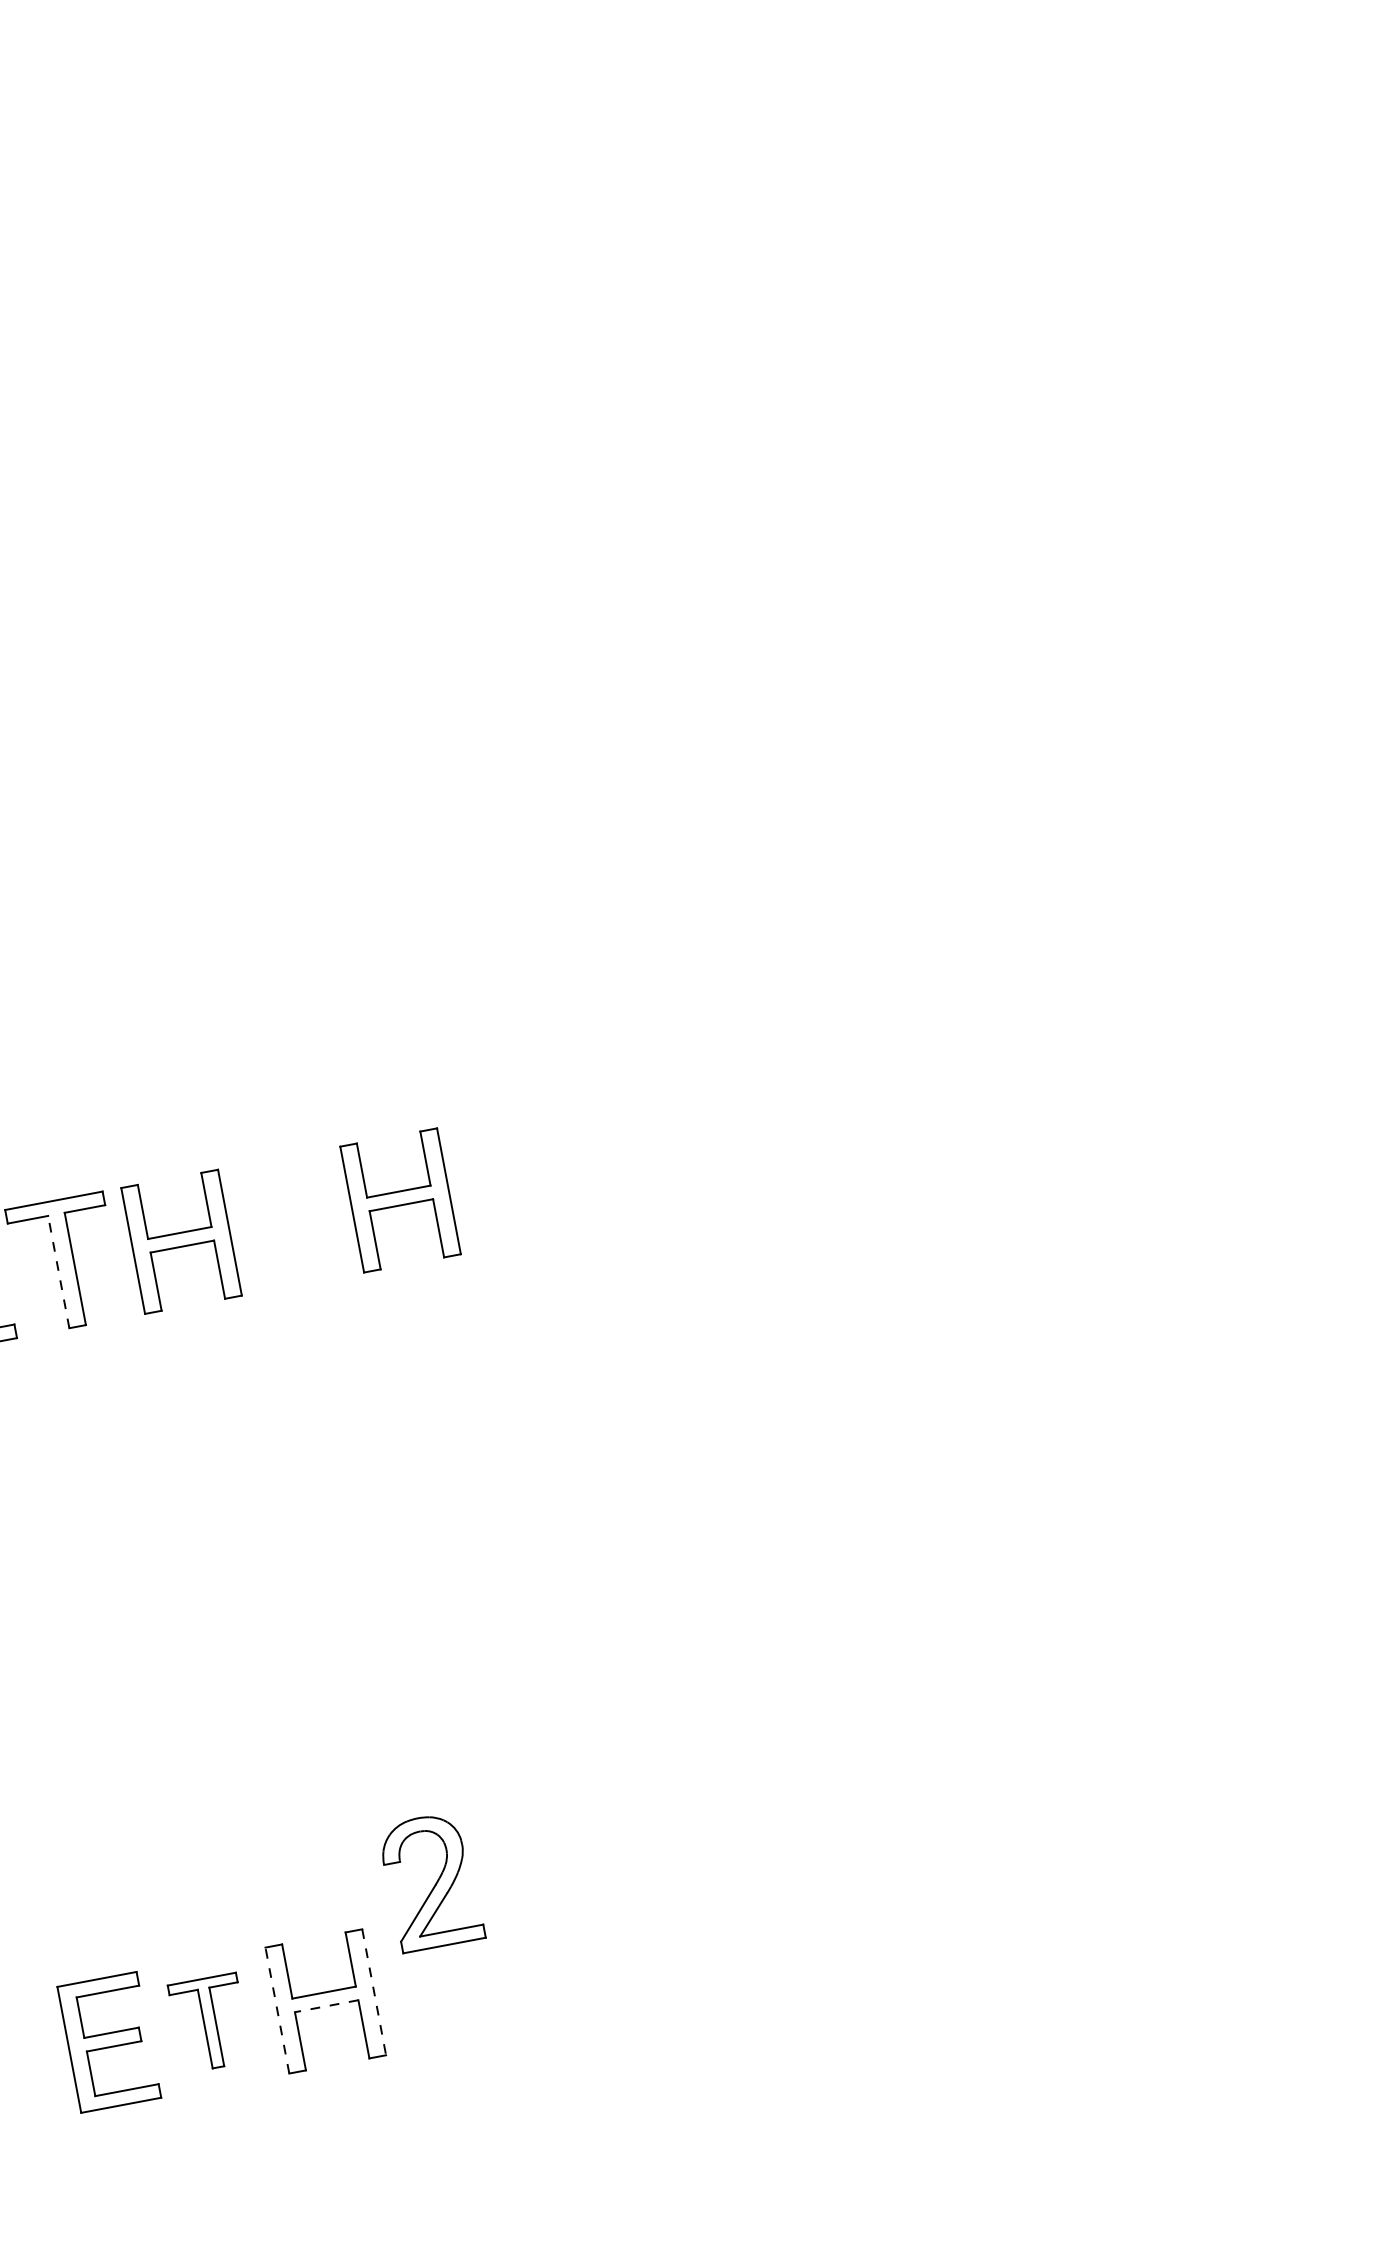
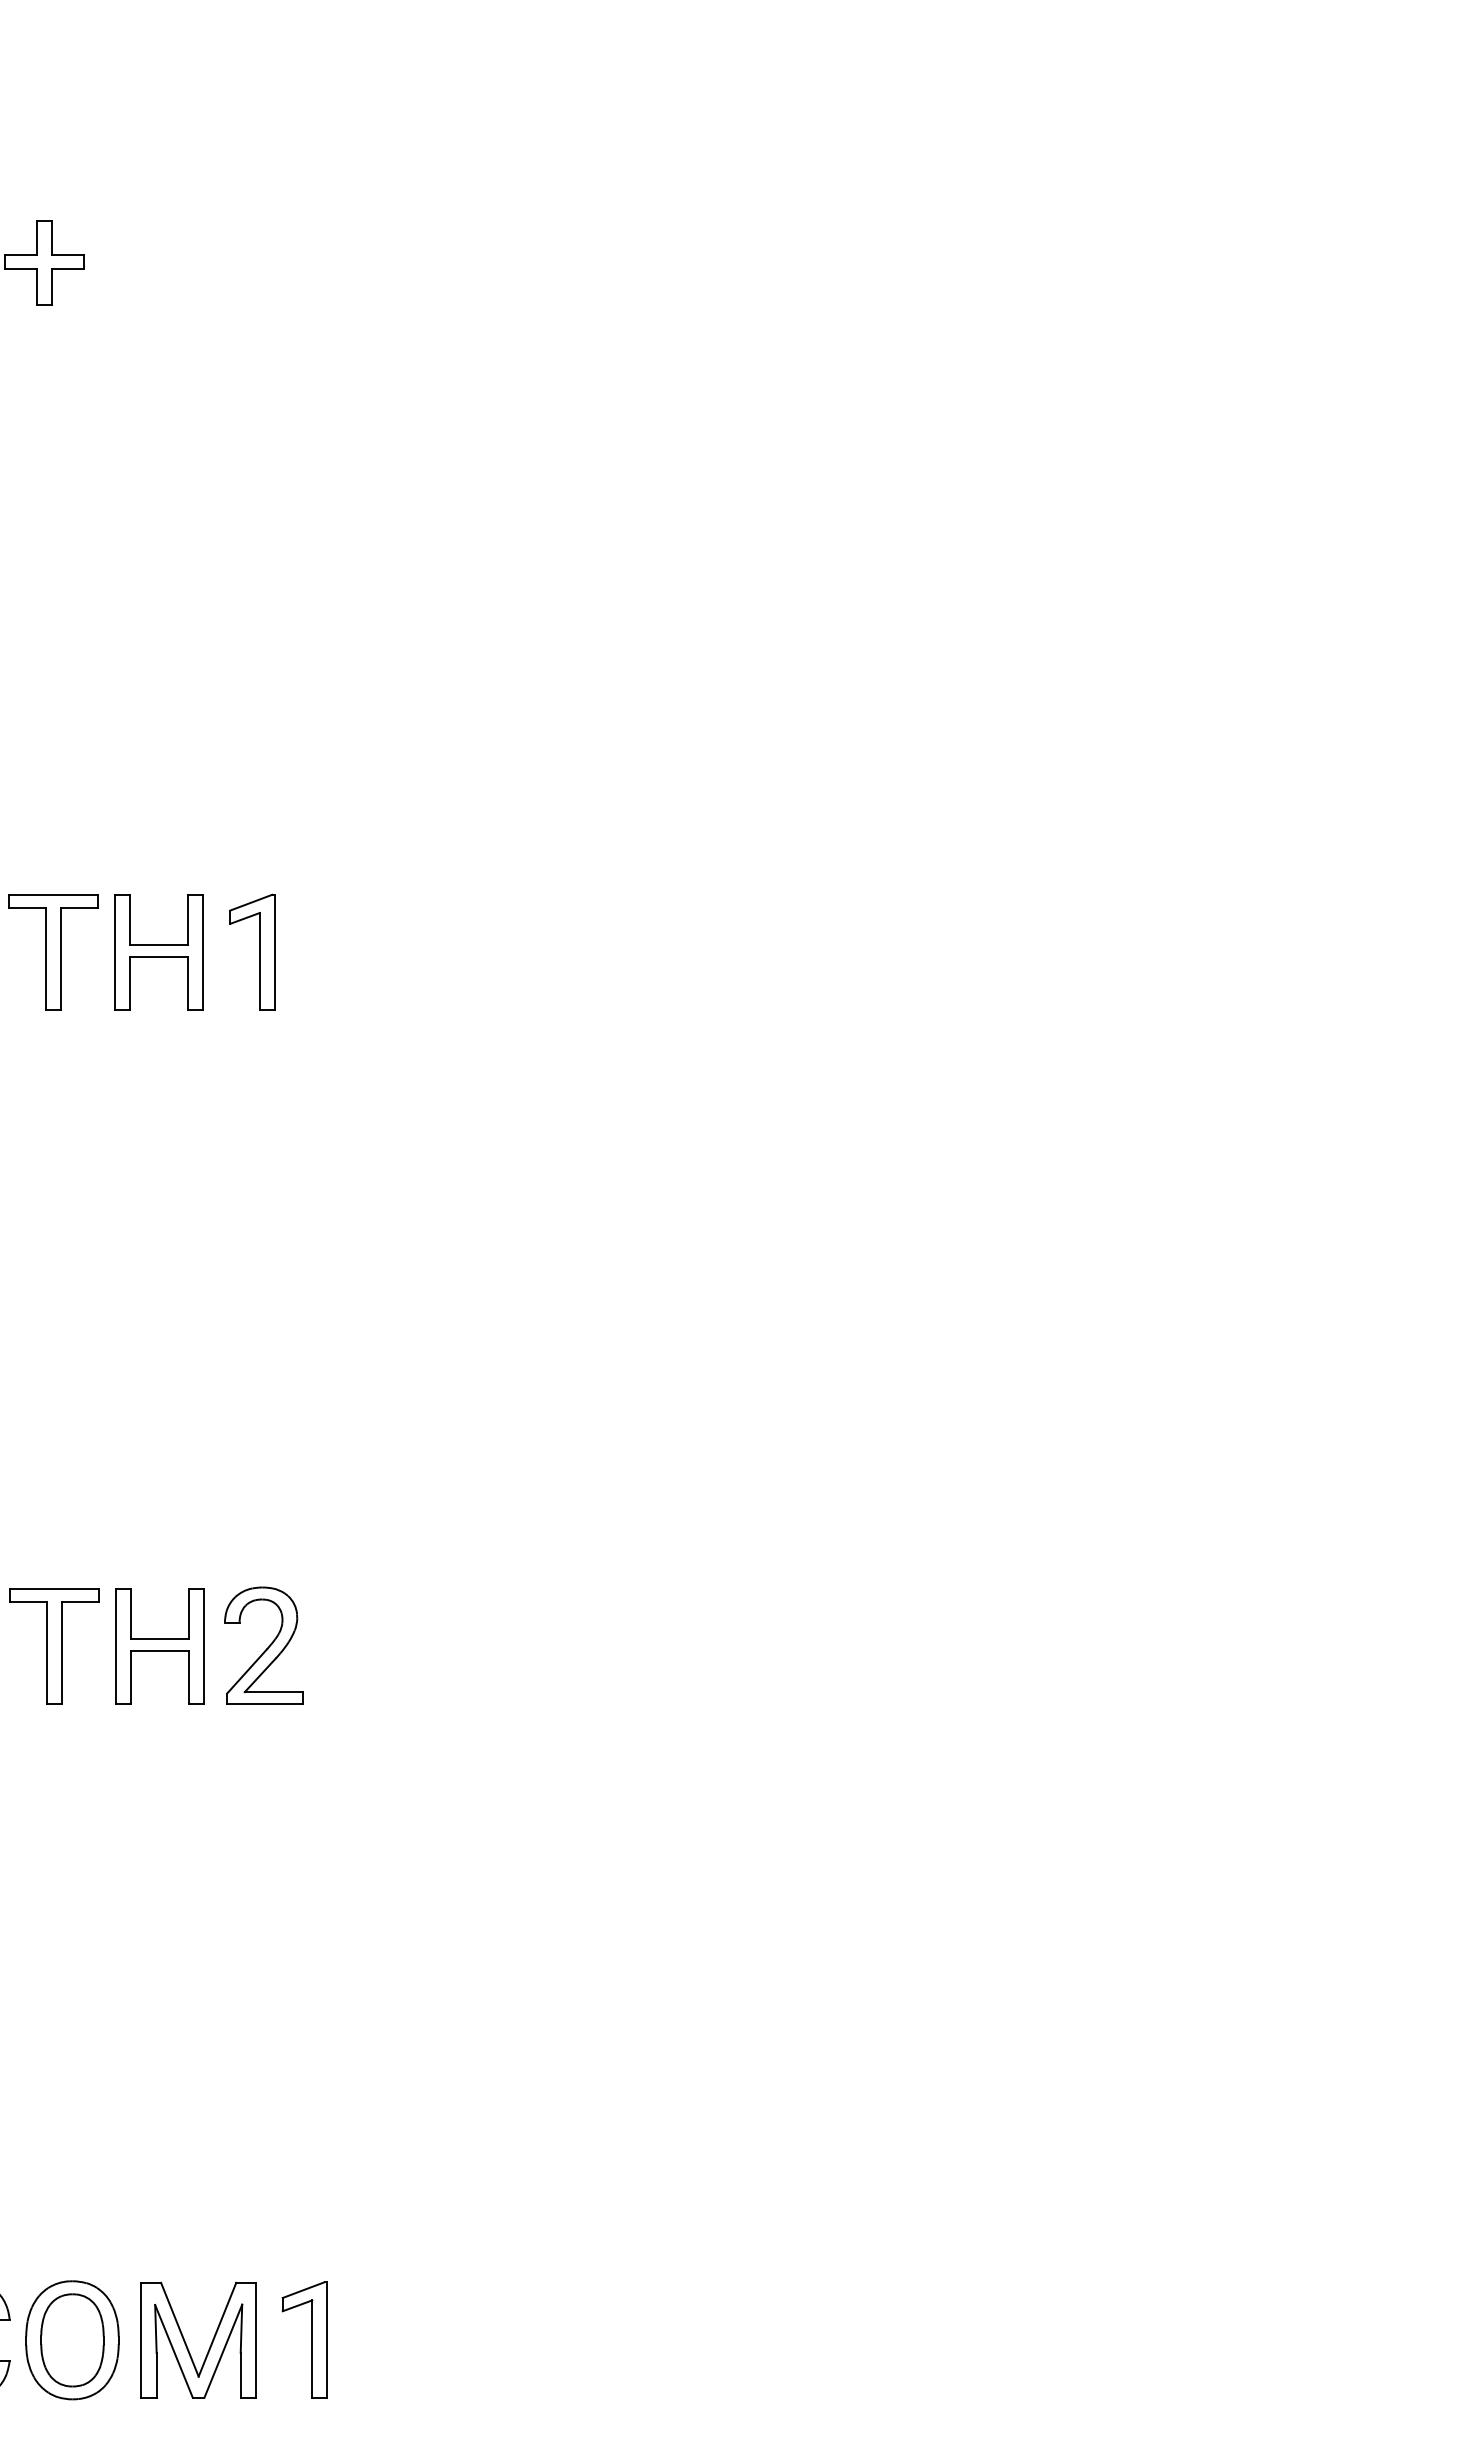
part: (399, 1200) -> (358, 952), removed
part: (291, 1219) -> (259, 951), added
line: (58, 1271) -> (45, 958), dashed -> solid
part: (430, 1881) -> (263, 1645), moved
line: (374, 1992) -> (204, 1646), dashed -> solid
line: (326, 2005) -> (159, 1650), dashed -> solid
line: (277, 2010) -> (115, 1646), dashed -> solid
part: (210, 2023) -> (54, 1646), size x1.43

